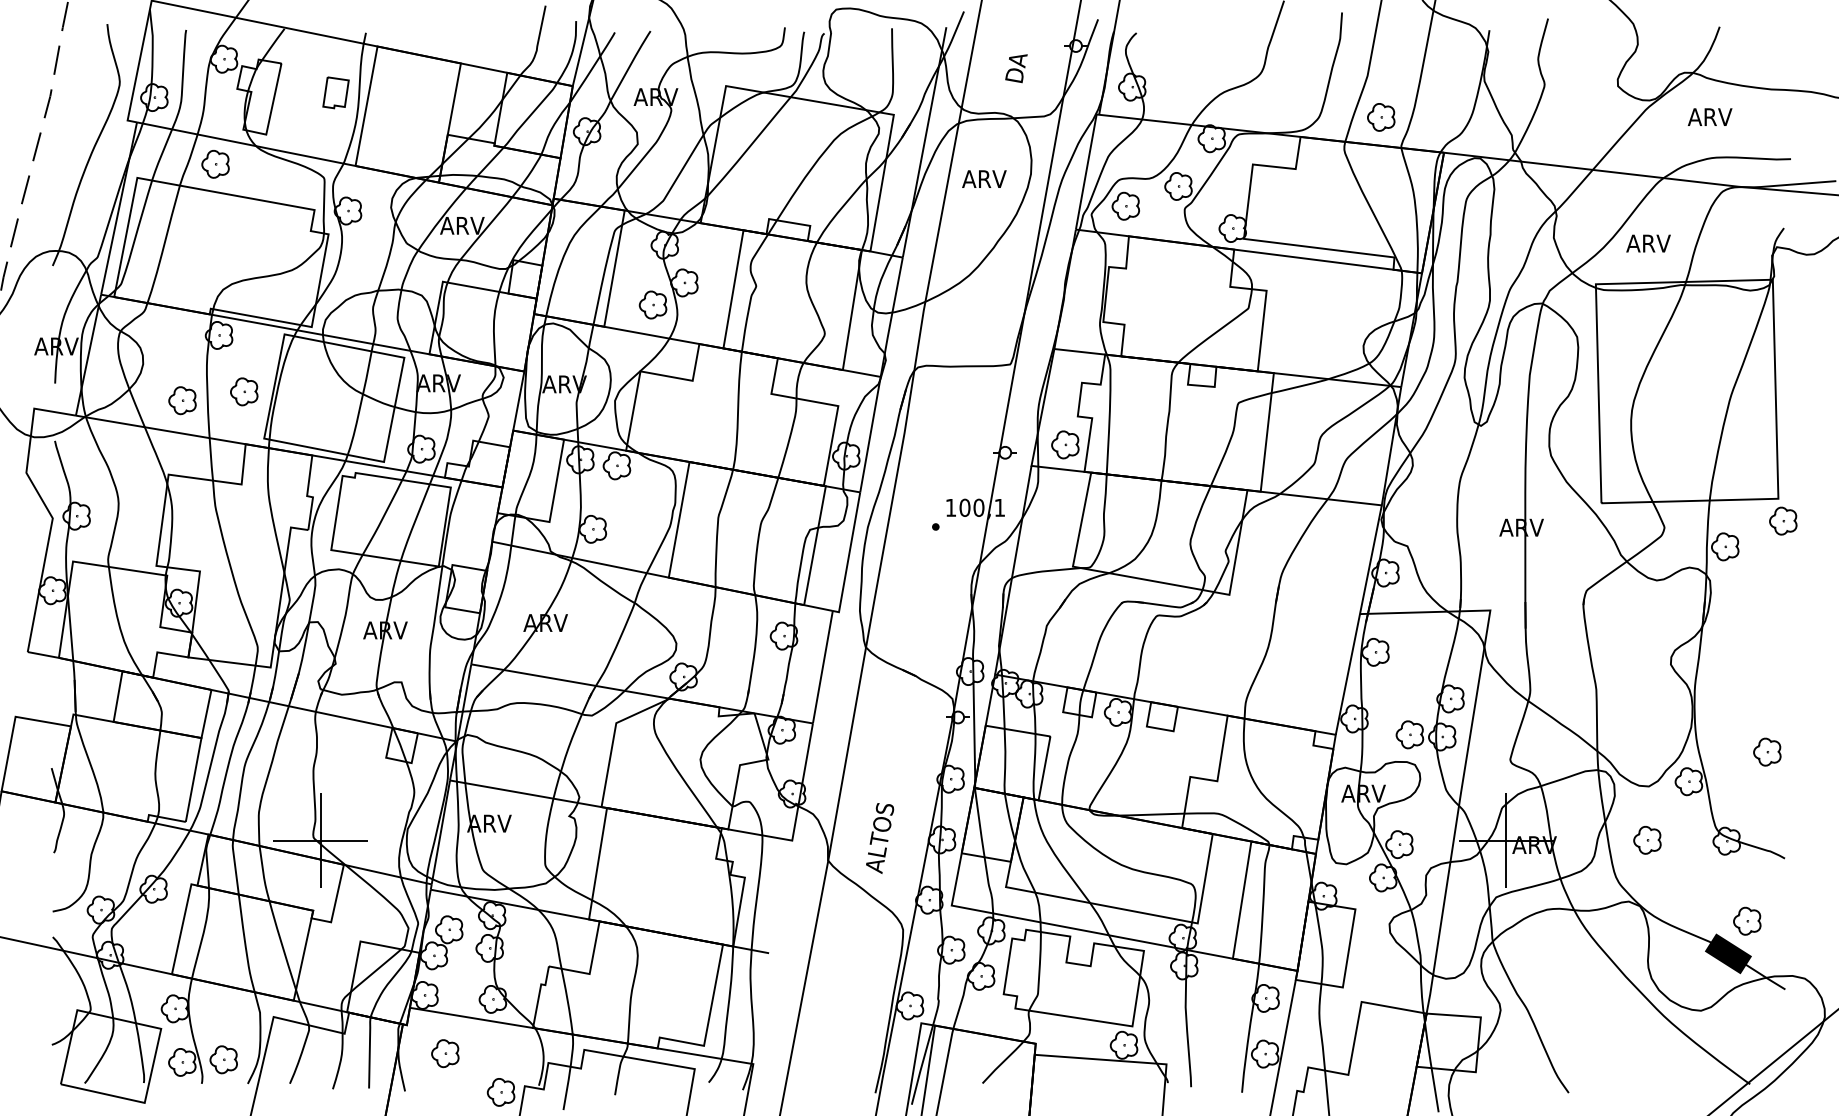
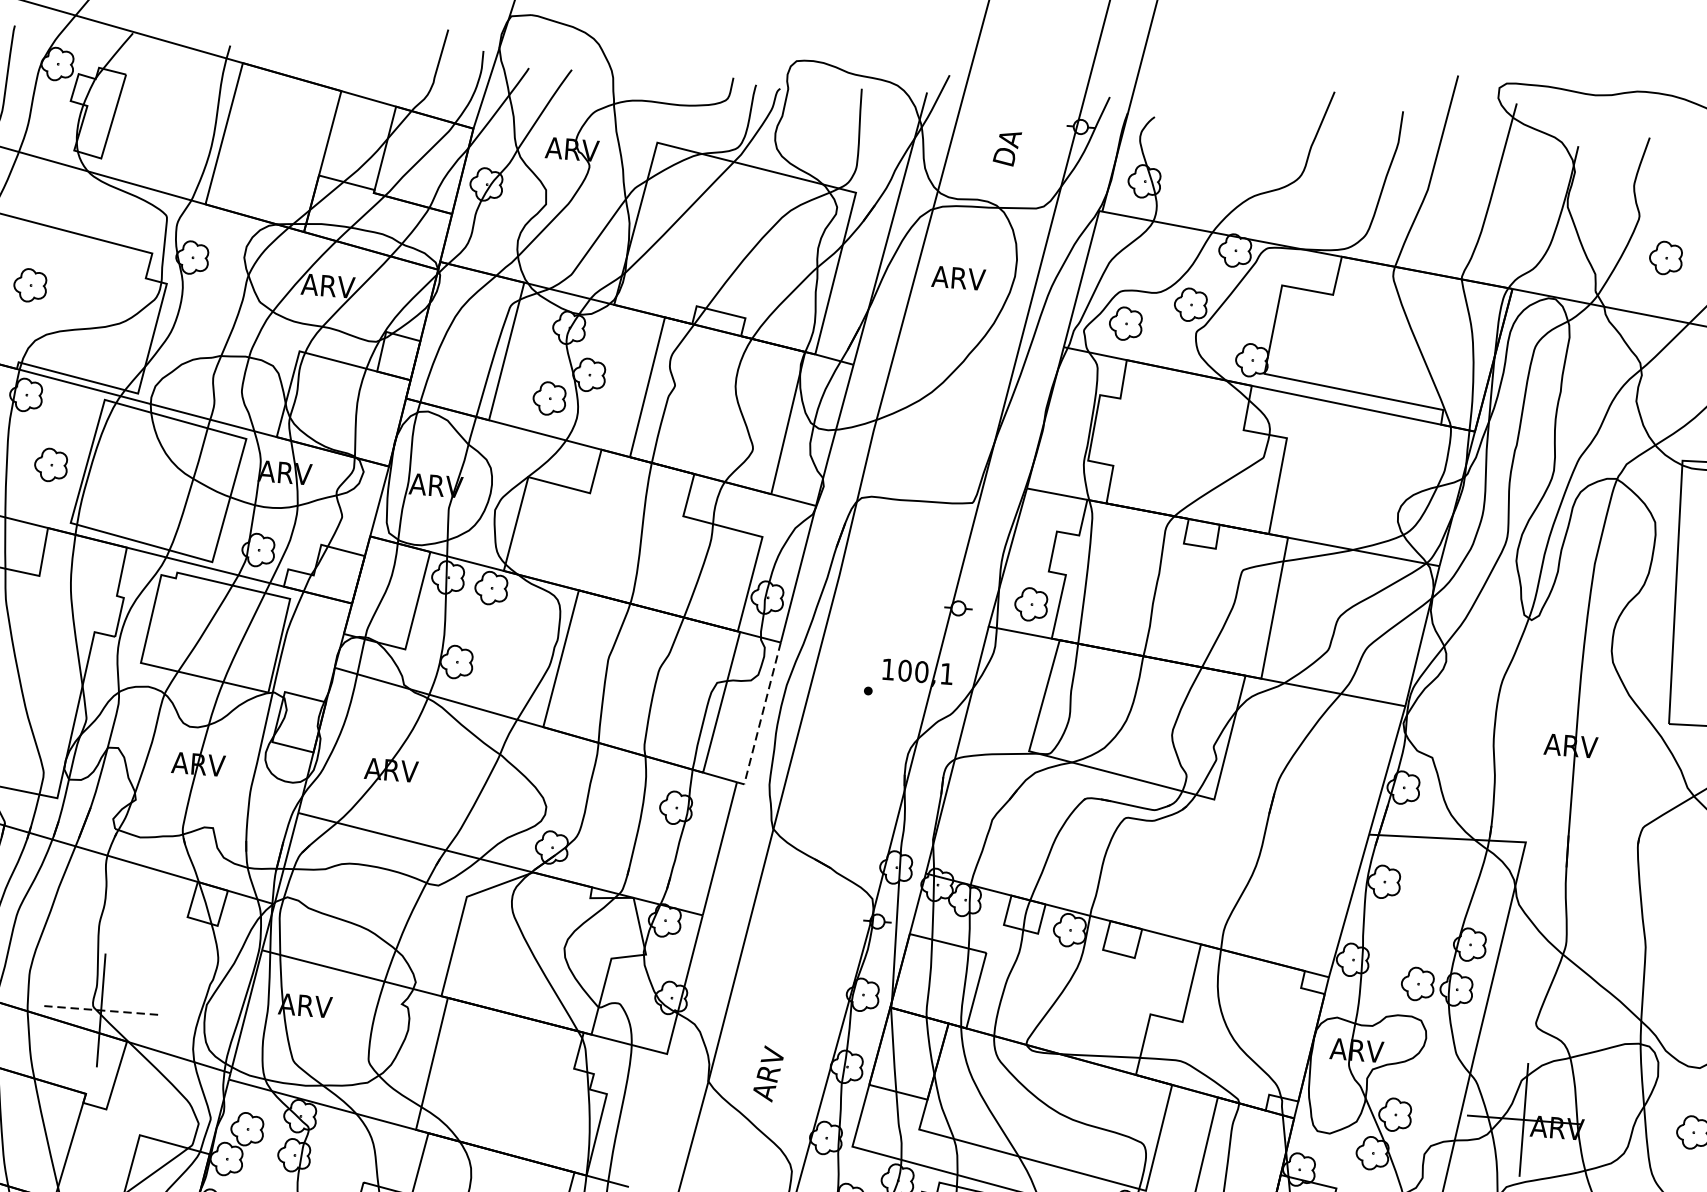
part: (335, 92) -> (188, 114), removed
part: (1381, 117) -> (1666, 258), moved
part: (215, 164) -> (30, 285), moved
line: (848, 556) -> (760, 718), solid -> dashed
text: (881, 829) -> (775, 1048), ALTOS -> ARV
line: (320, 840) -> (101, 1010), solid -> dashed

